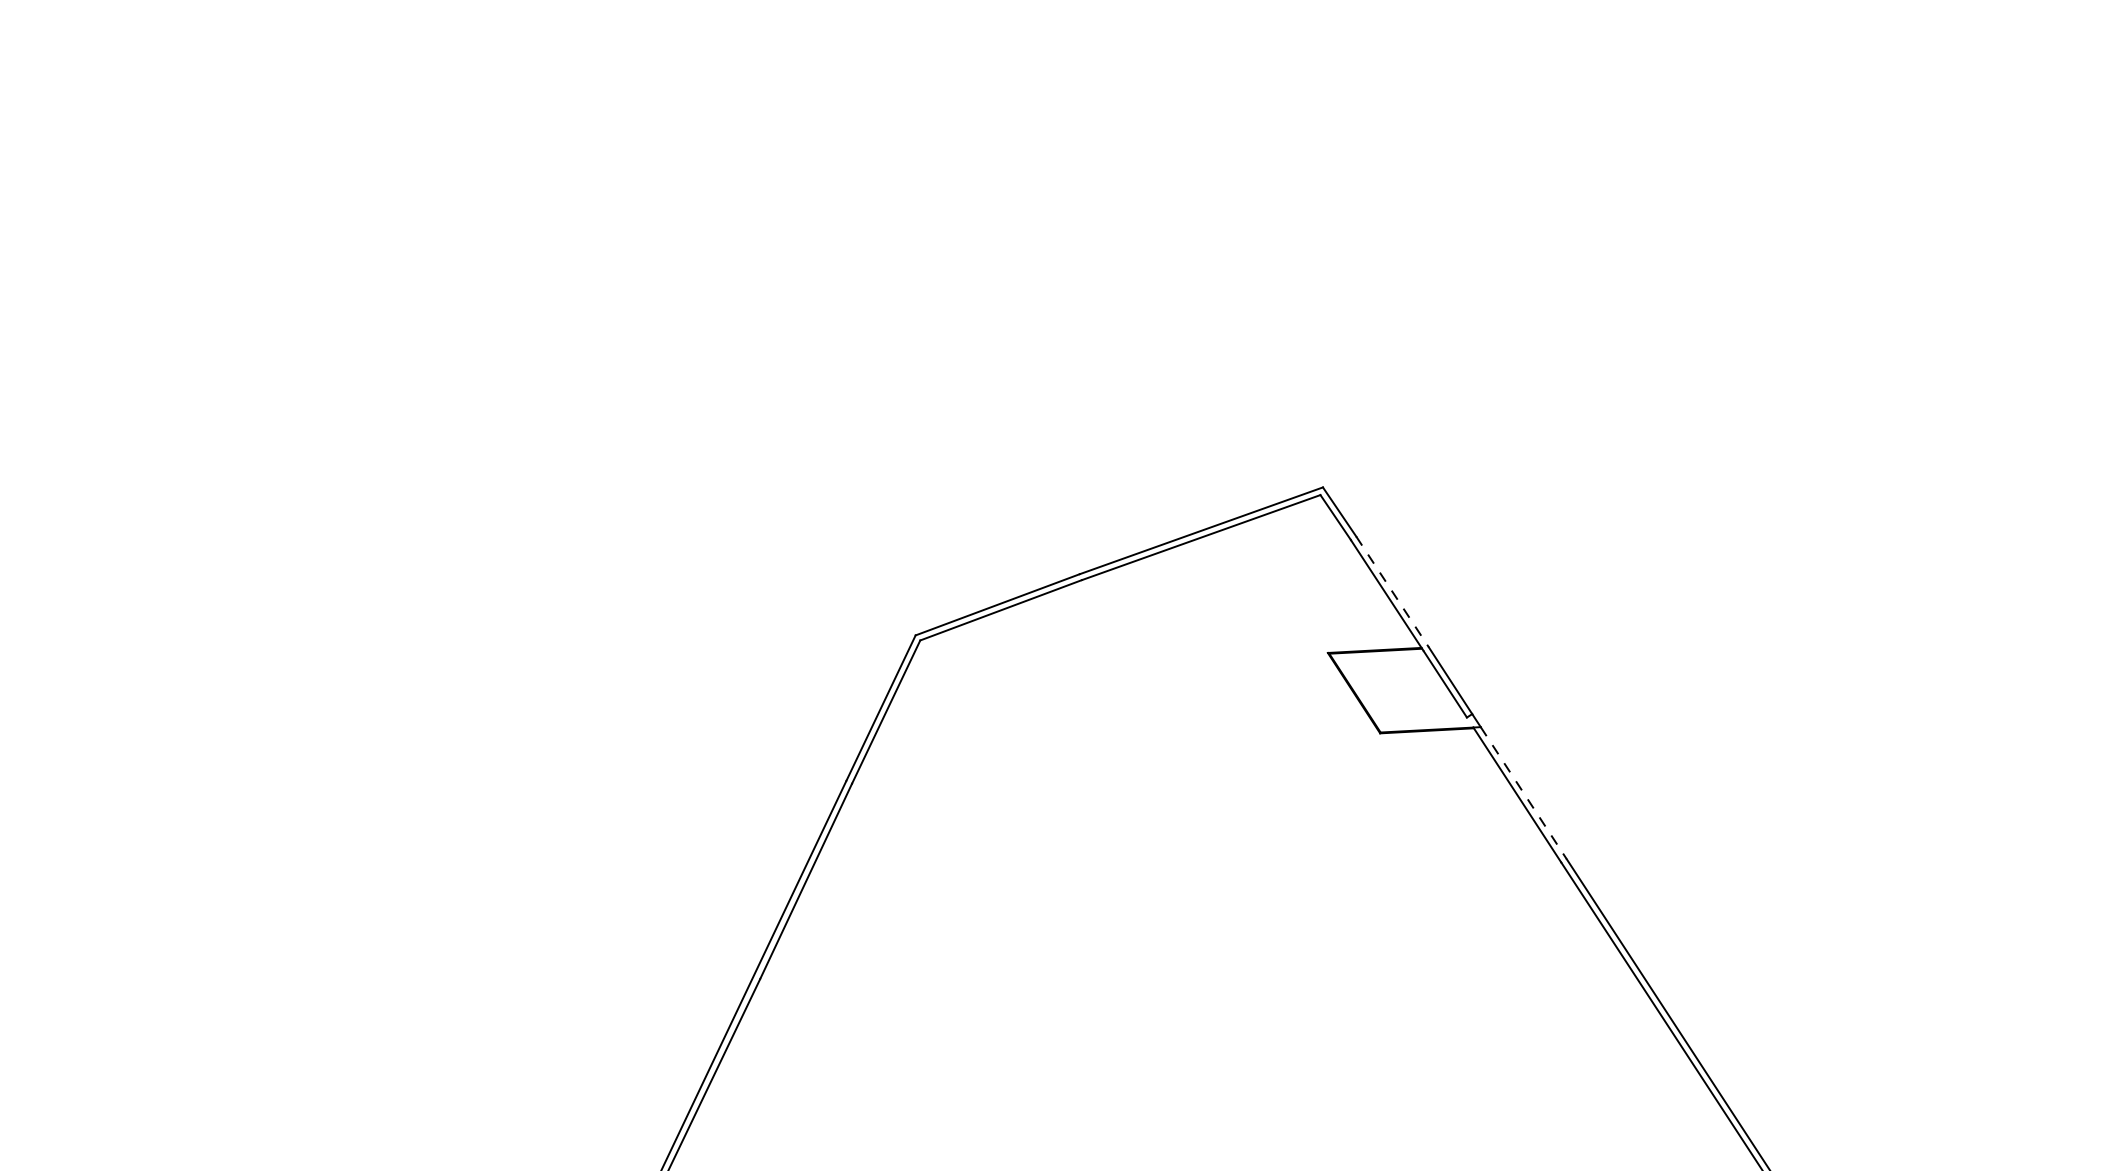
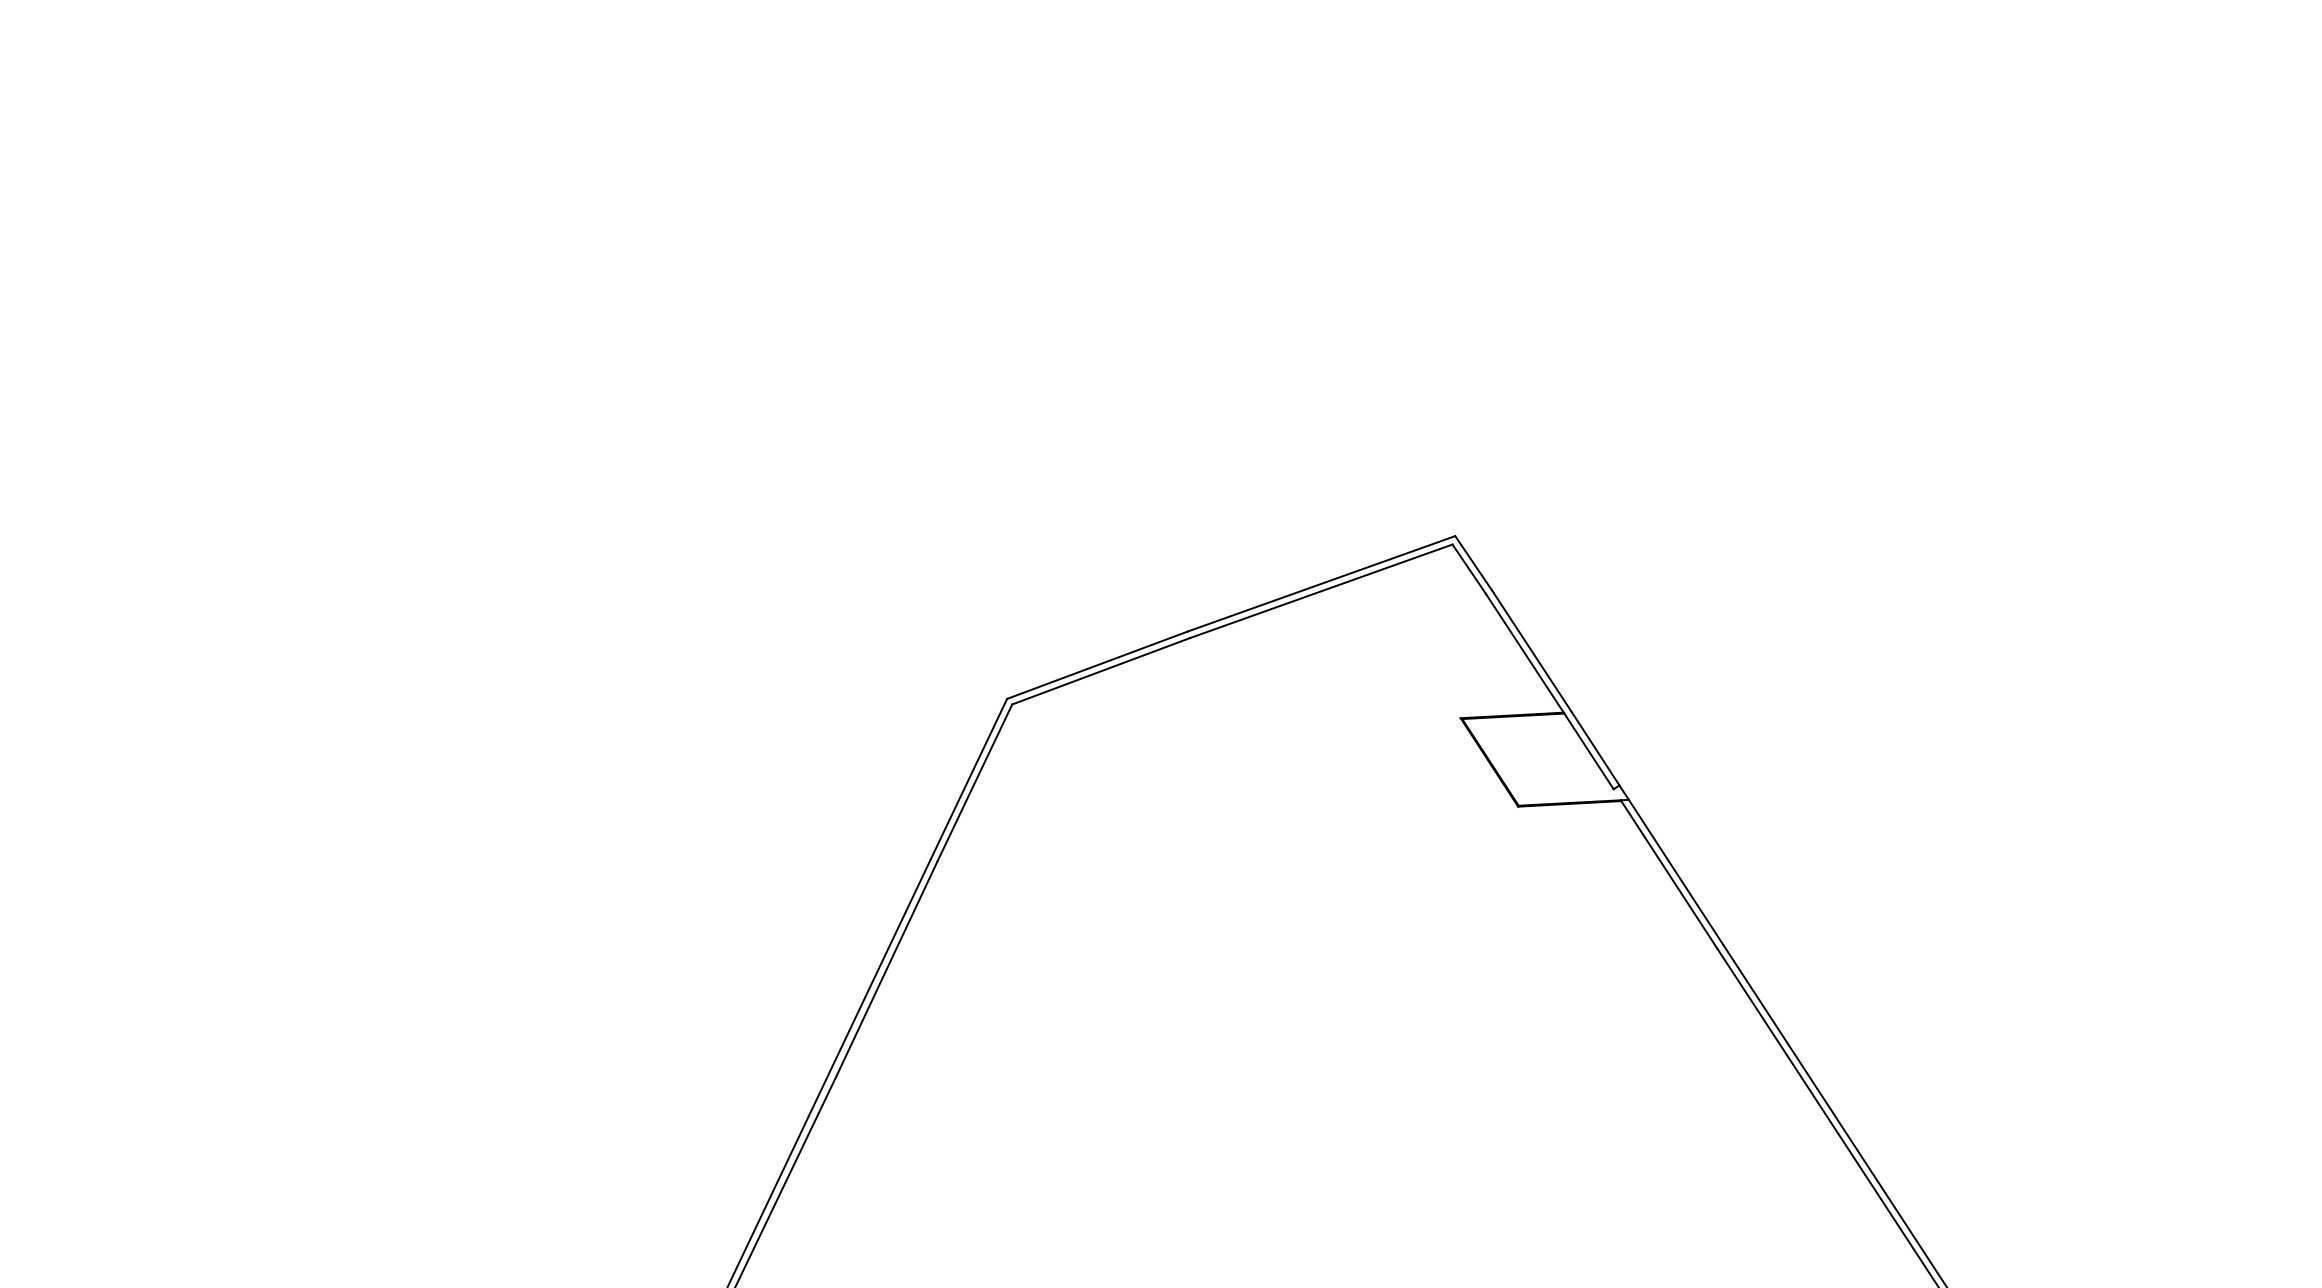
line: (1393, 592) -> (1532, 651), dashed -> solid
line: (1524, 793) -> (1676, 872), dashed -> solid

